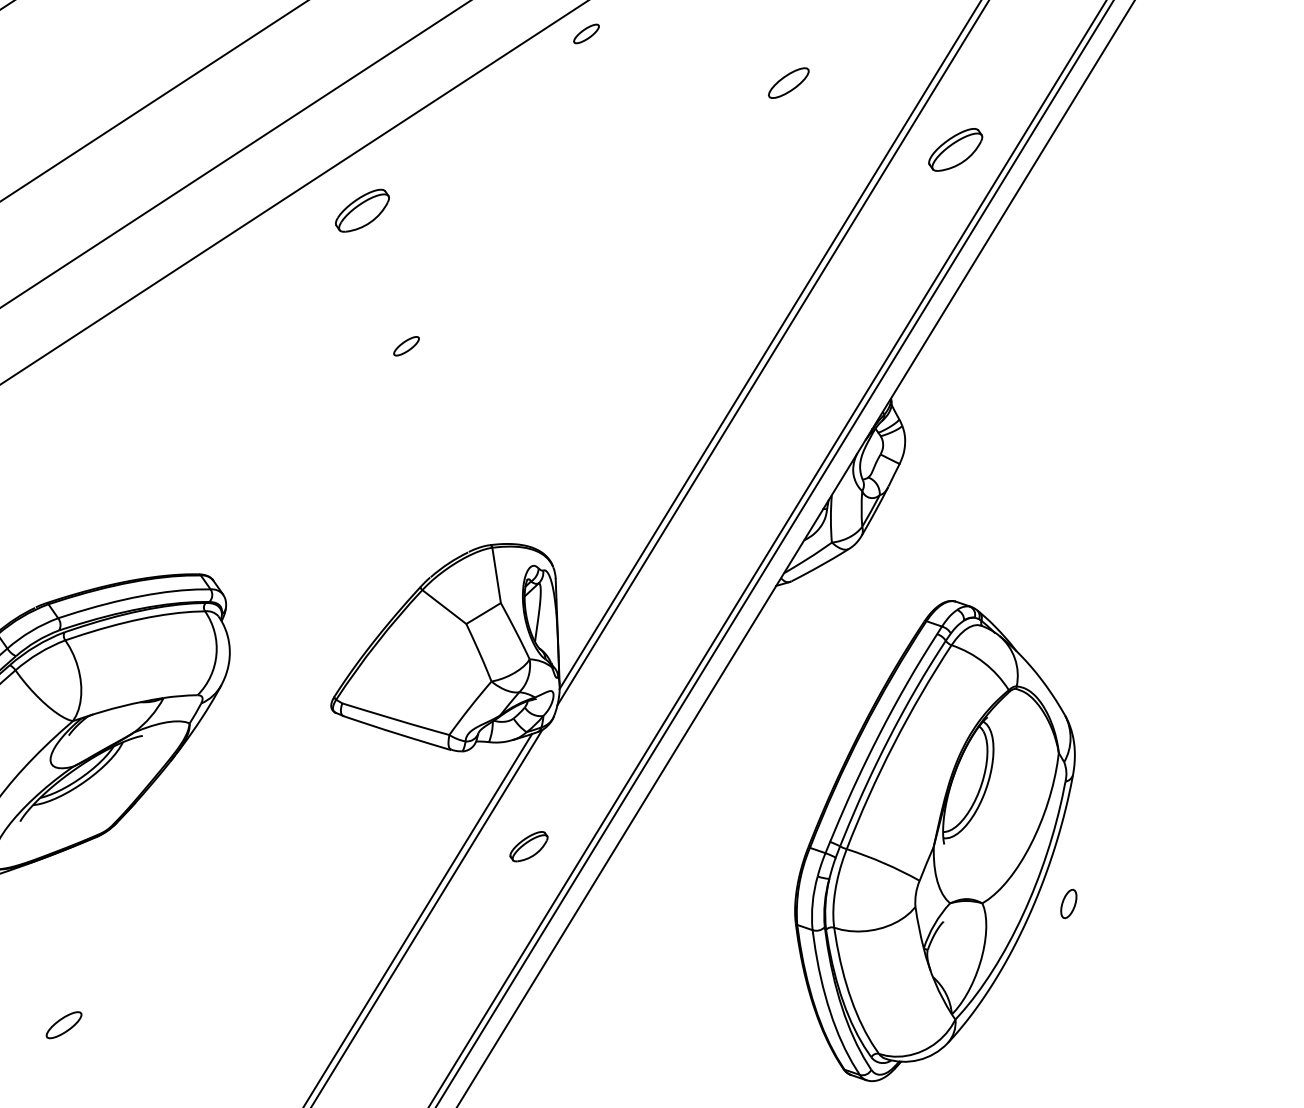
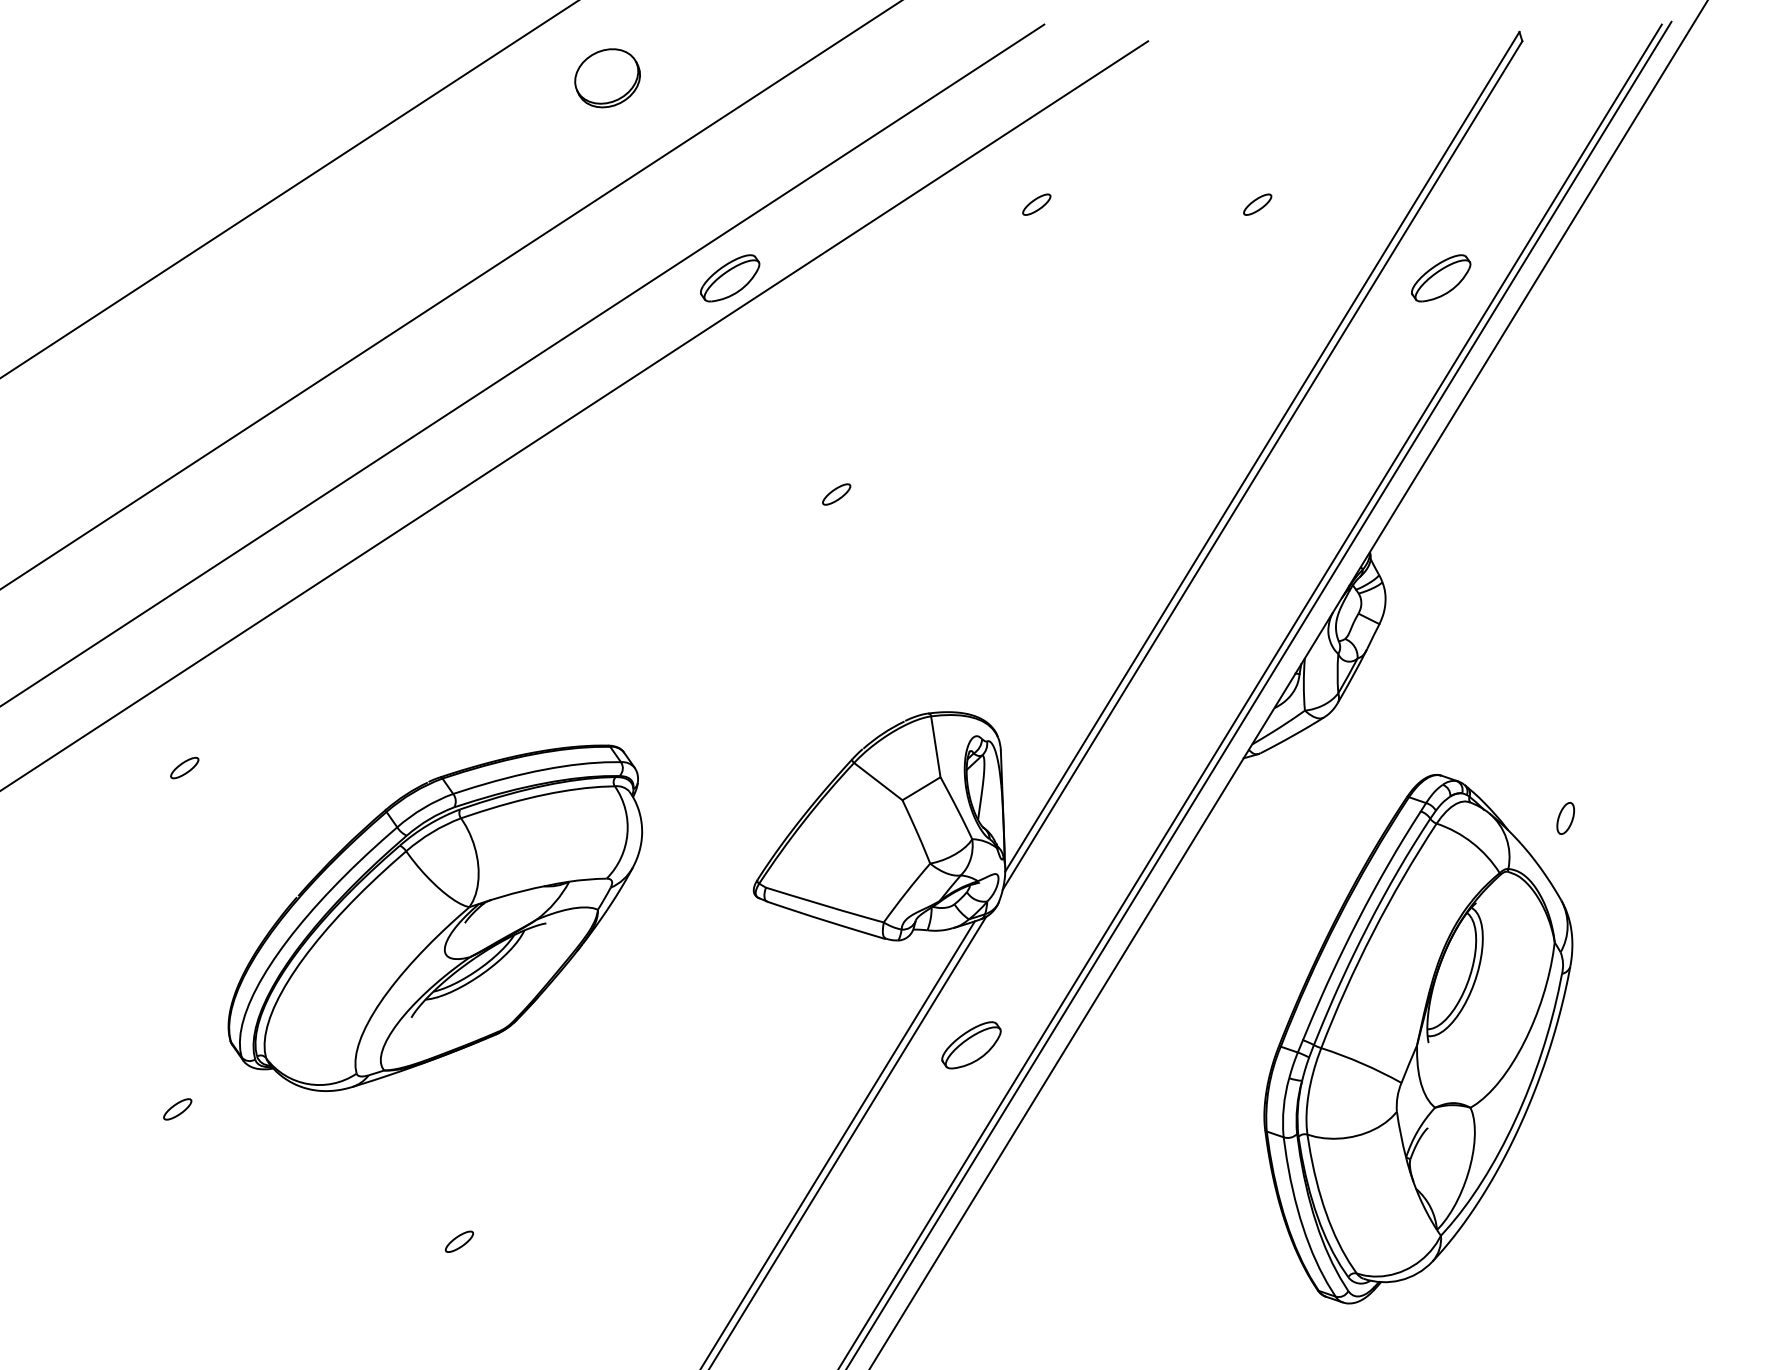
part: (586, 33) -> (1036, 204), moved
part: (788, 82) -> (1257, 204), size x0.62
part: (362, 210) -> (730, 278), moved
part: (529, 846) -> (971, 1045), size x1.43
part: (1068, 904) -> (1565, 818), moved
part: (63, 1024) -> (458, 1241), size x0.71

